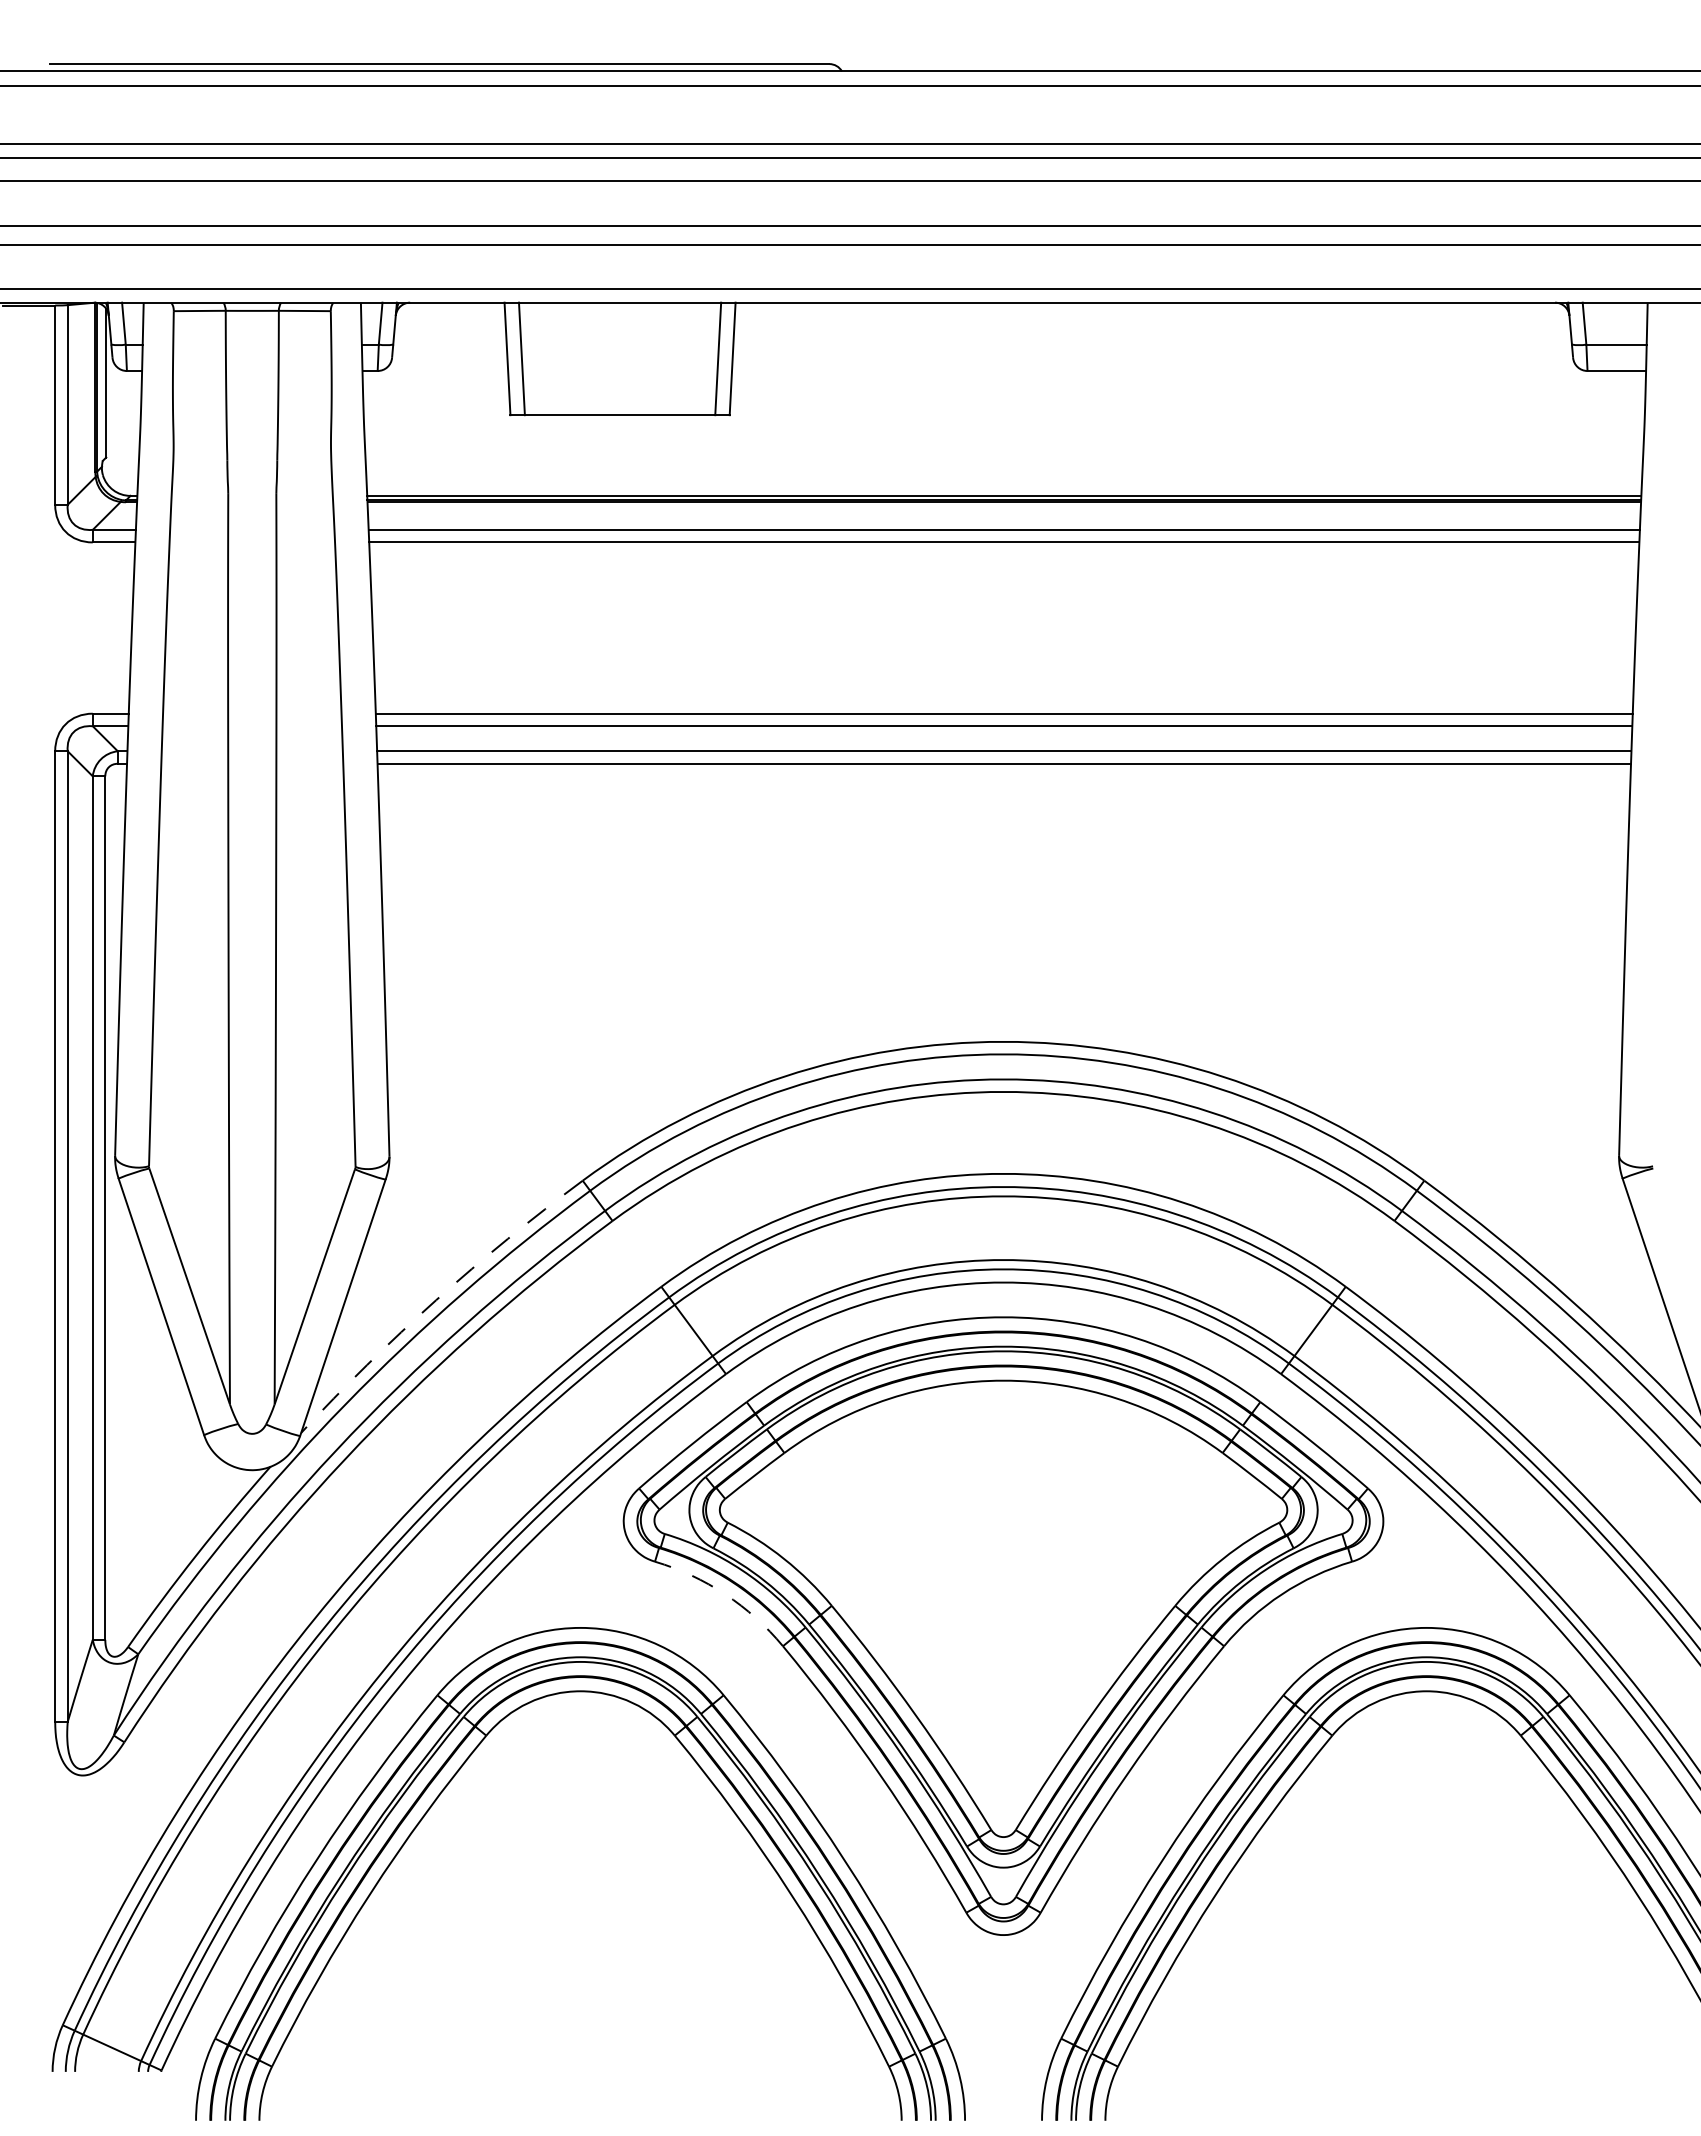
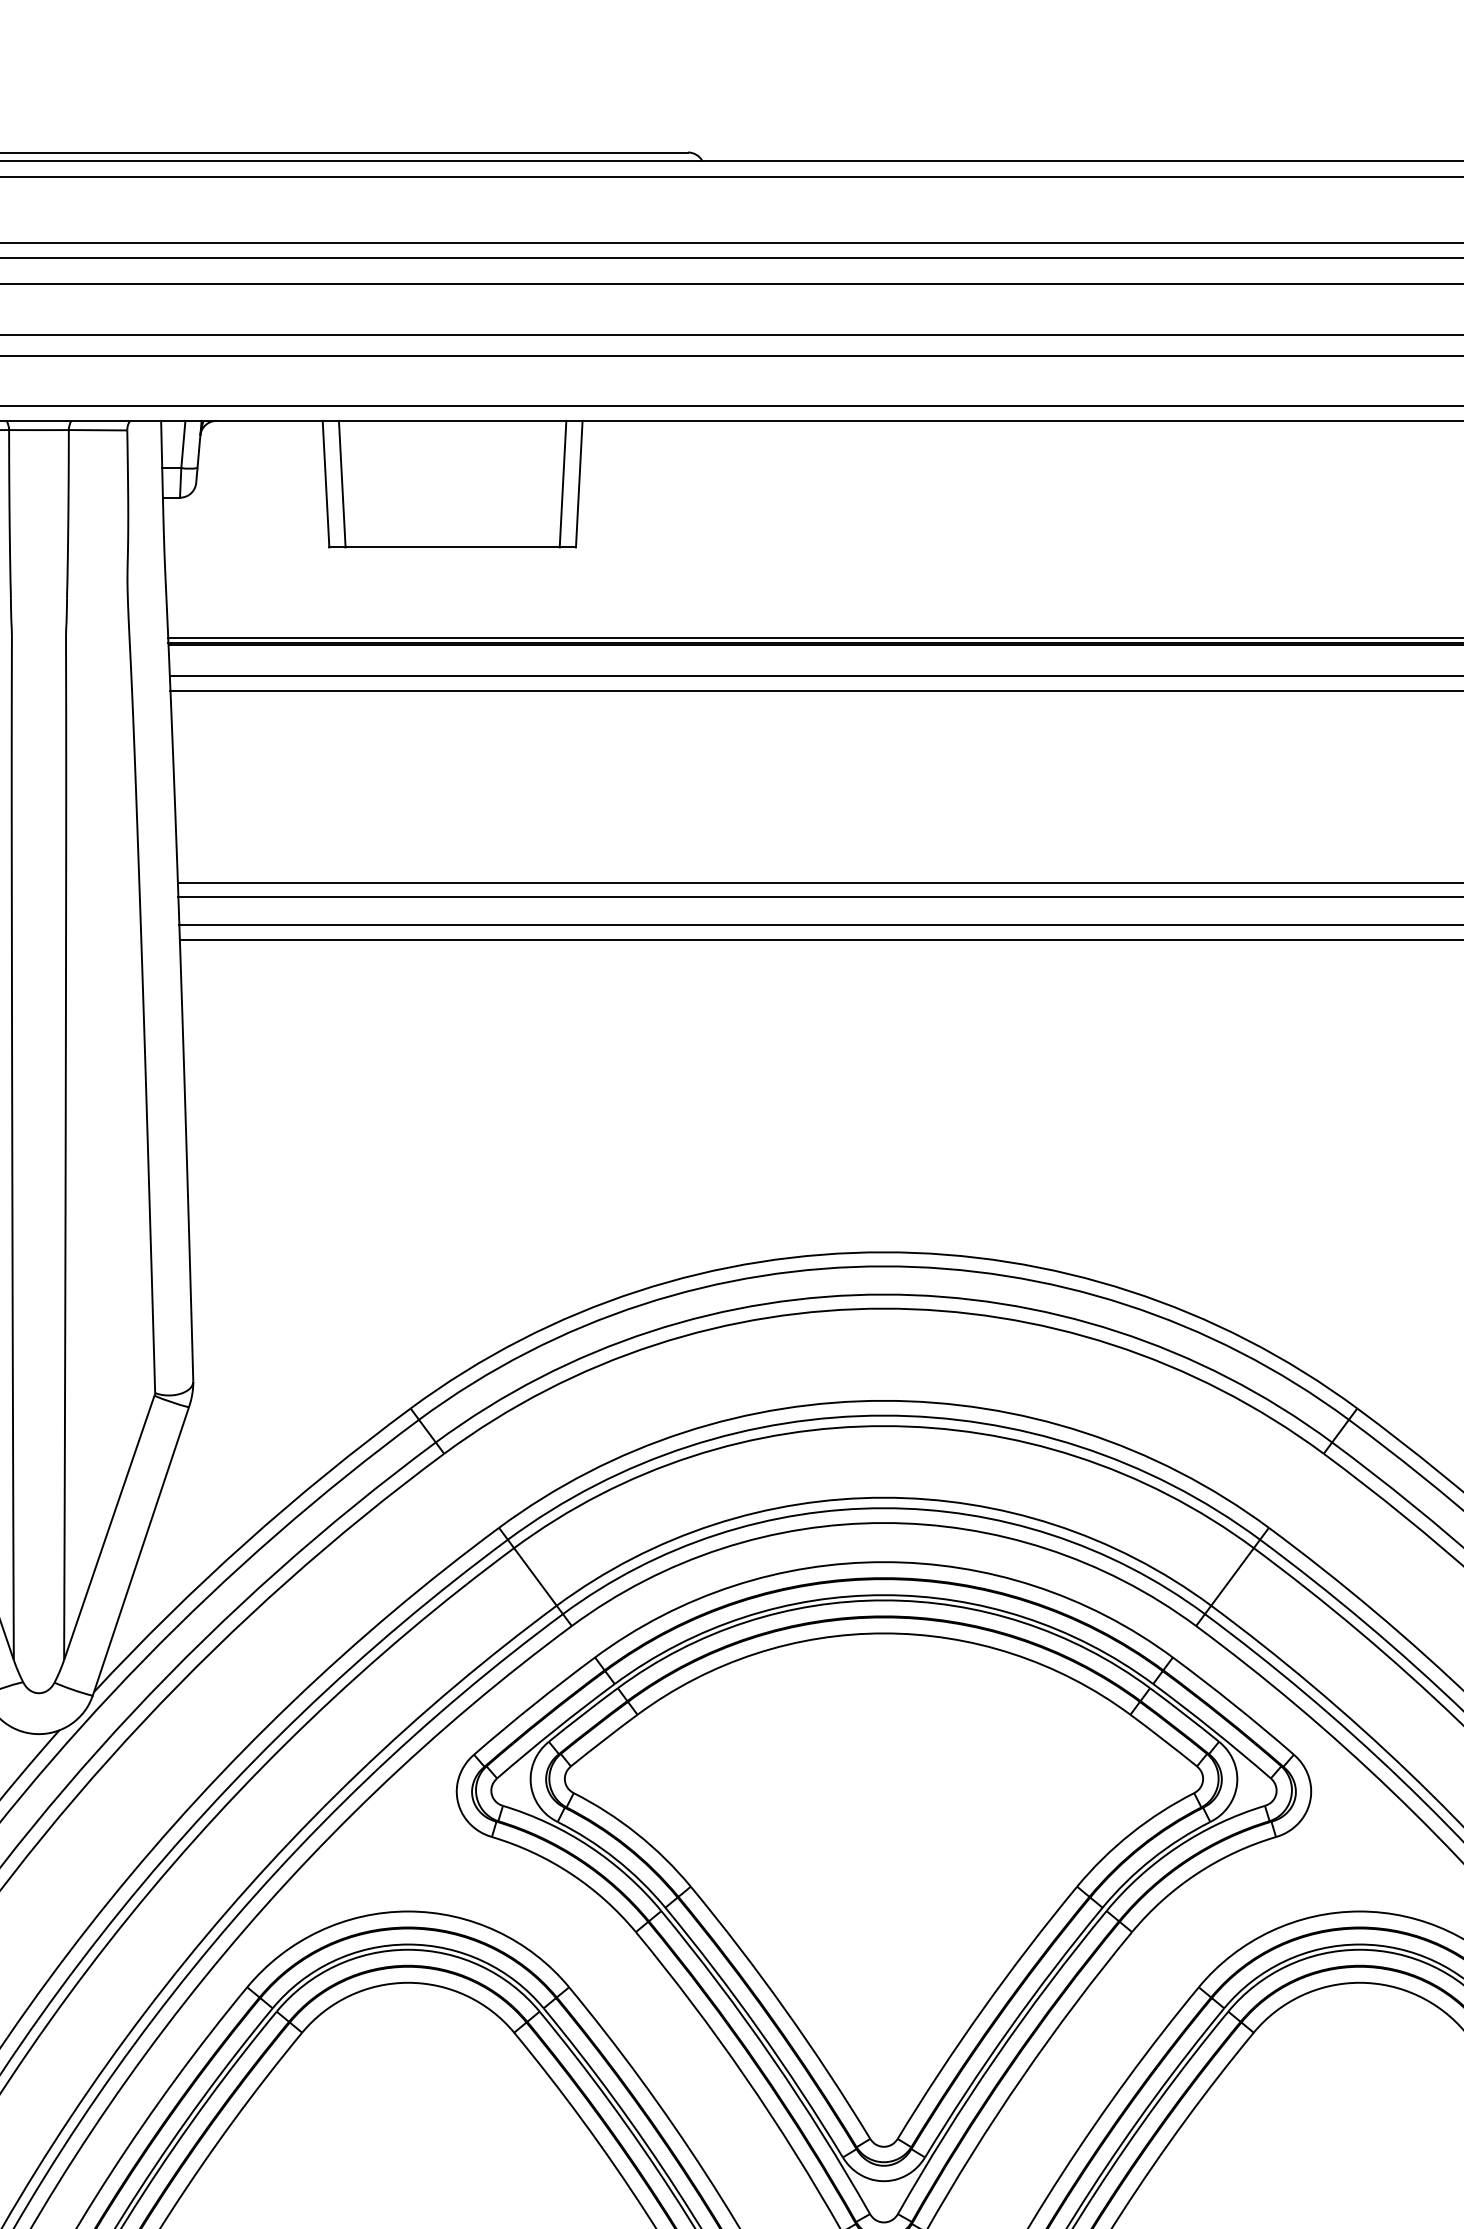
arc: (436, 1300) -> (246, 1543), dashed -> solid
arc: (725, 1594) -> (571, 1873), dashed -> solid

